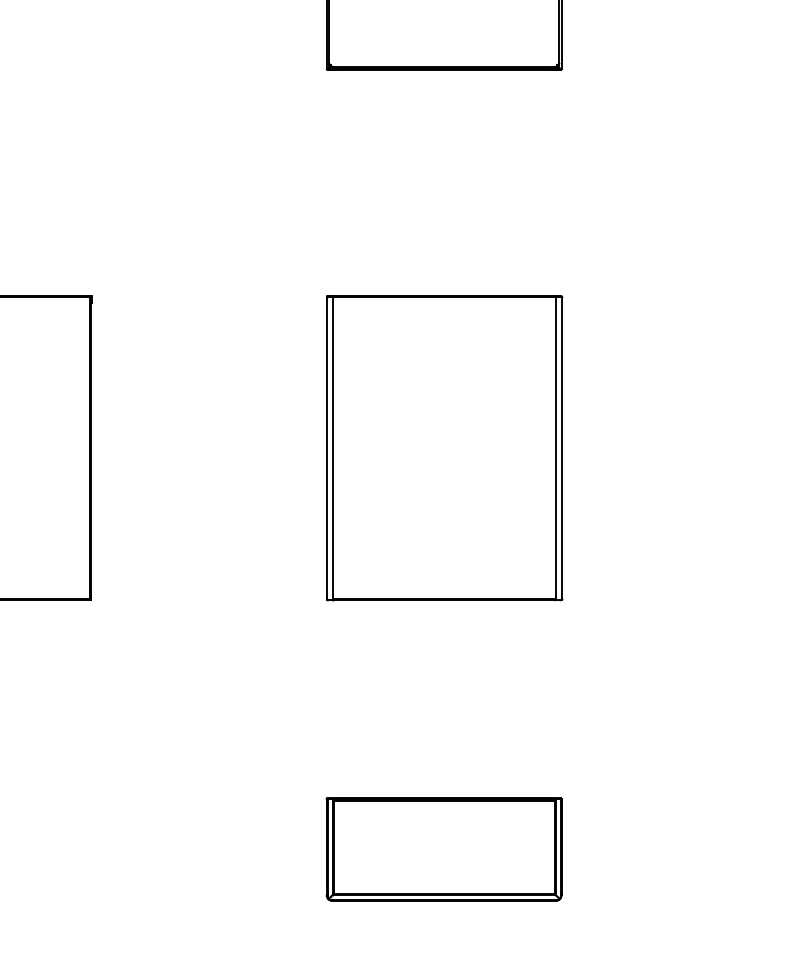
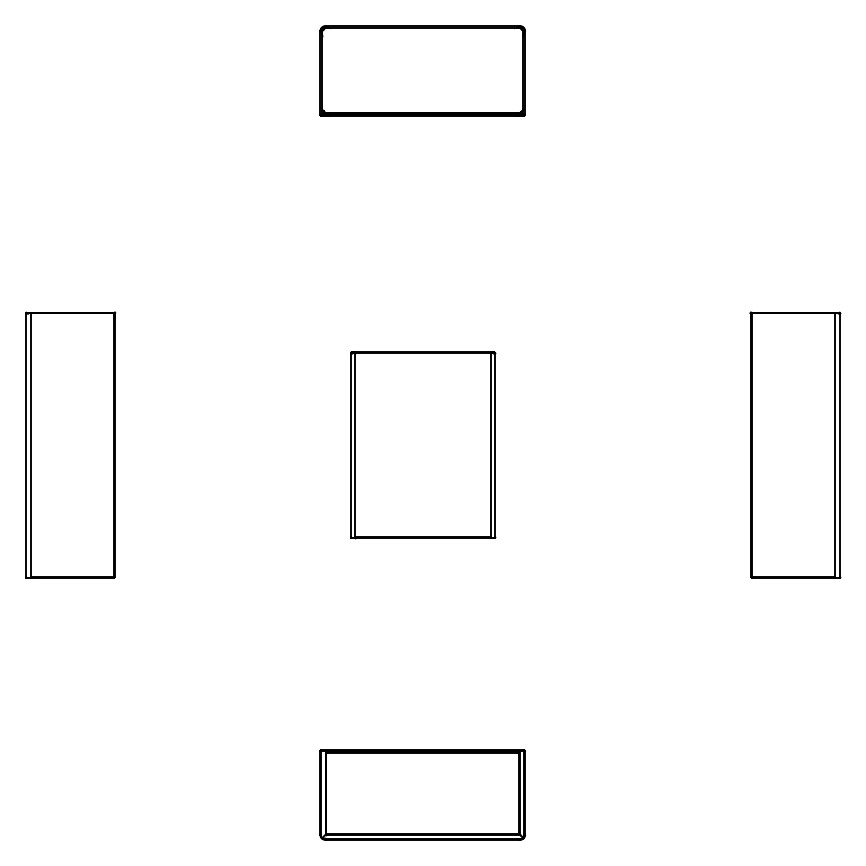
part: (443, 447) -> (422, 444), size x0.7

